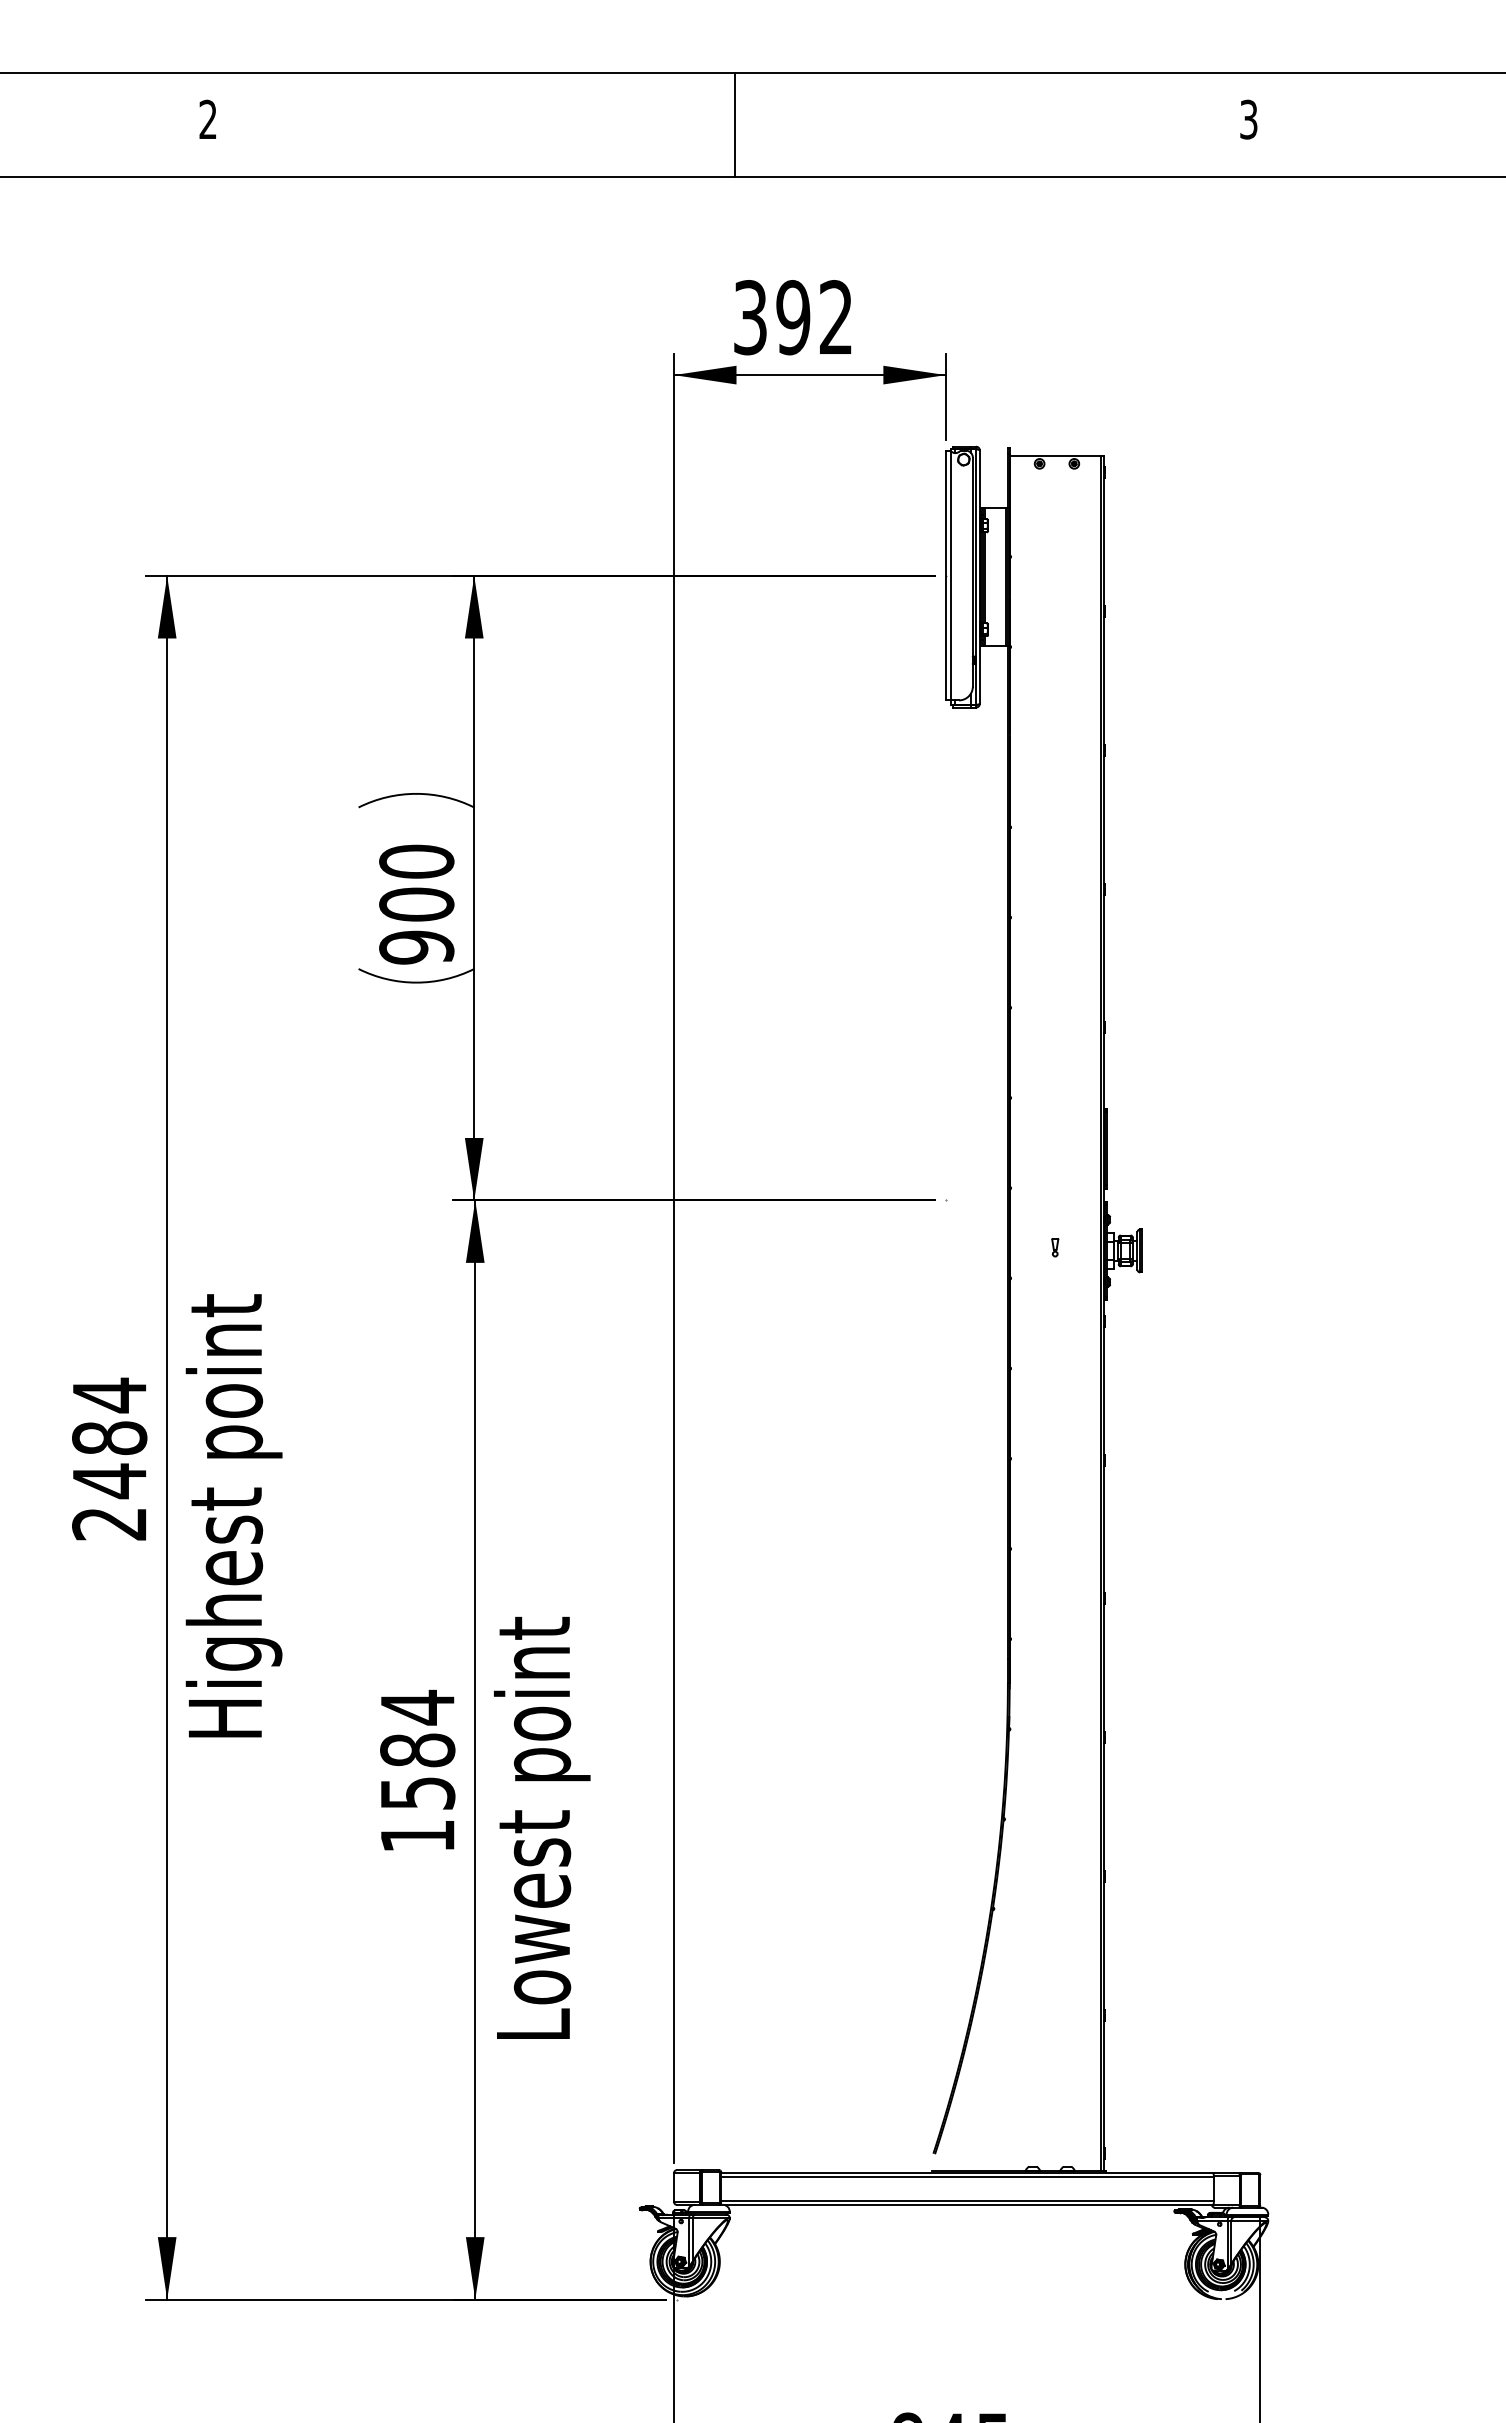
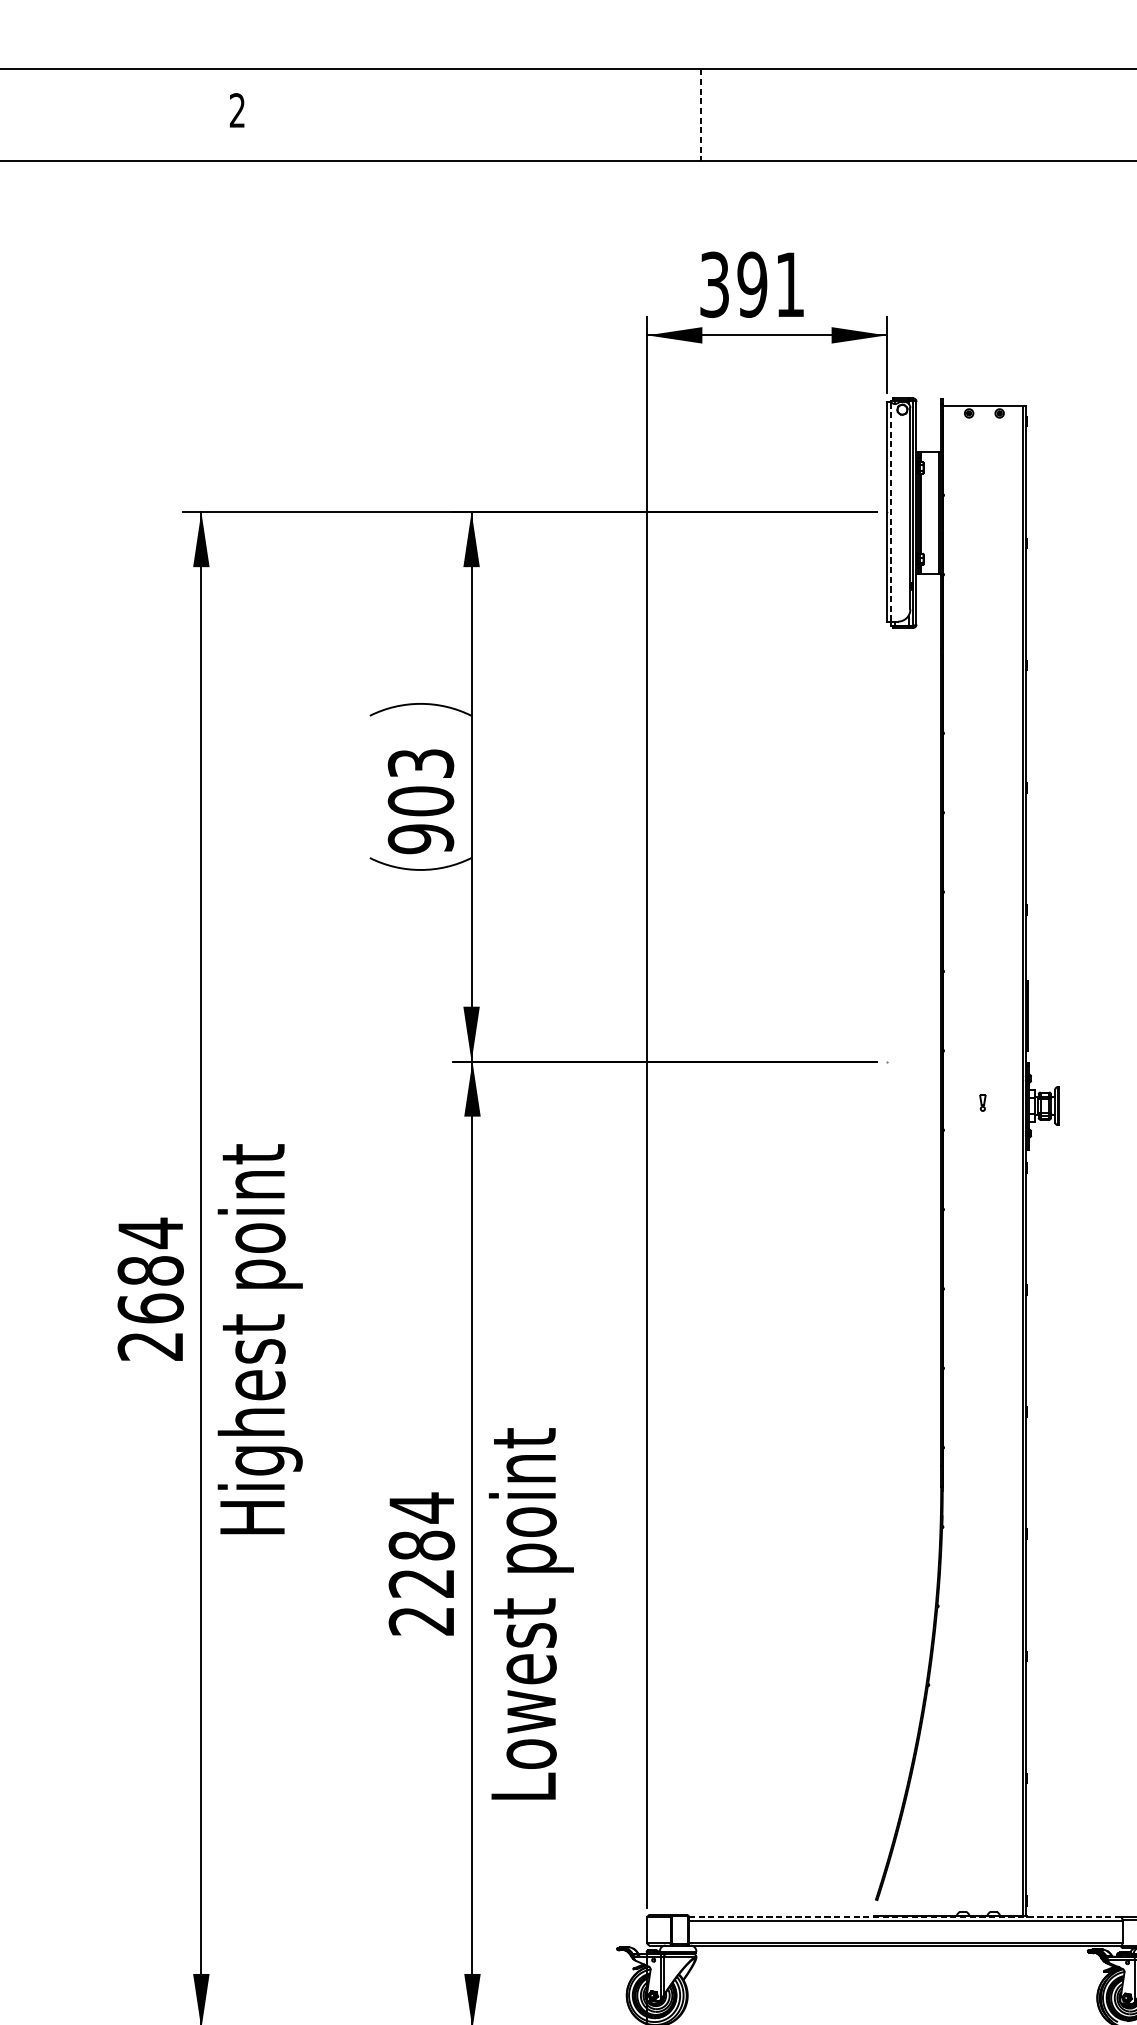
line: (734, 125) -> (700, 115), solid -> dashed
text: (835, 316) -> (789, 283), 392 -> 391
line: (950, 575) -> (890, 511), solid -> dashed
text: (416, 861) -> (420, 763), 900 -> 903
text: (109, 1481) -> (150, 1308), 2484 -> 2684
text: (417, 1814) -> (421, 1602), 1584 -> 2284
line: (966, 2172) -> (904, 1917), solid -> dashed

